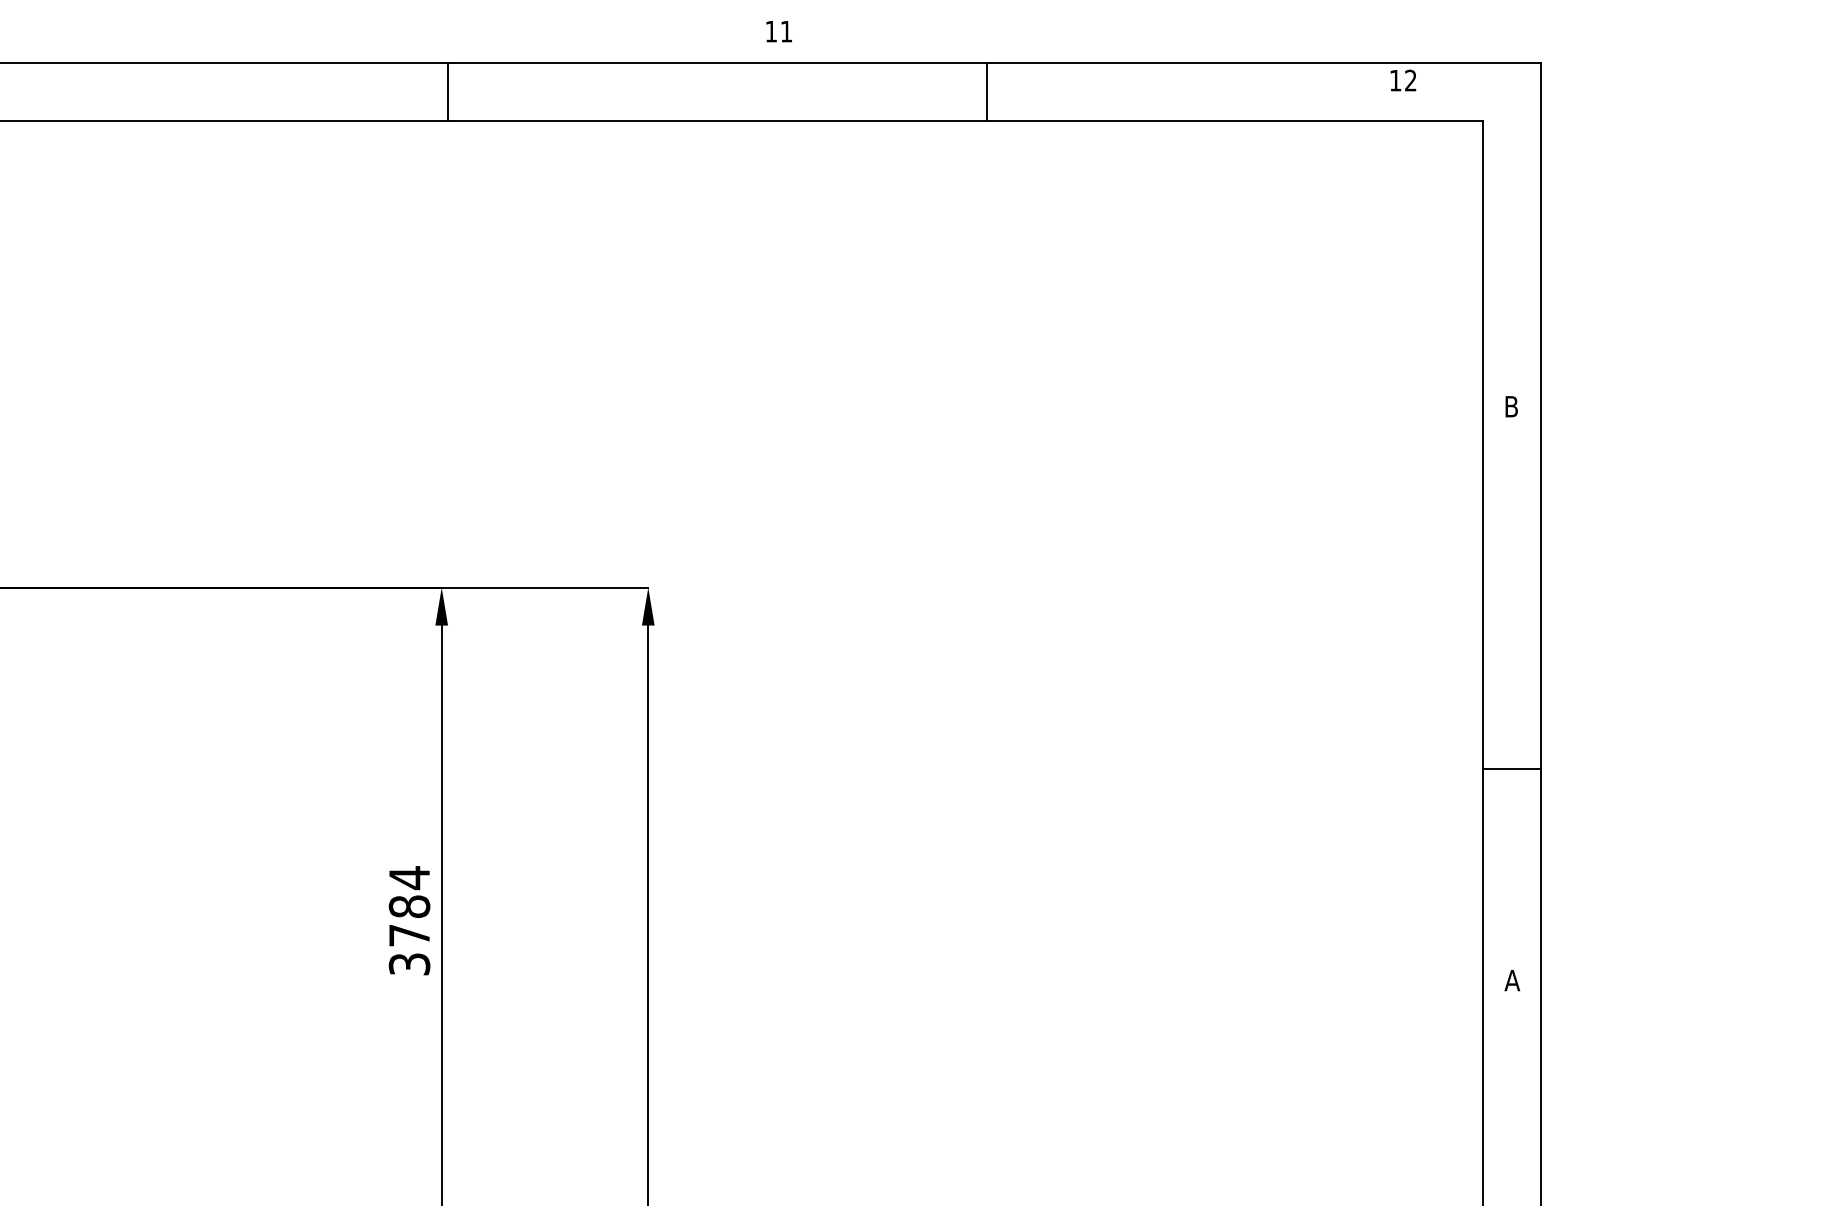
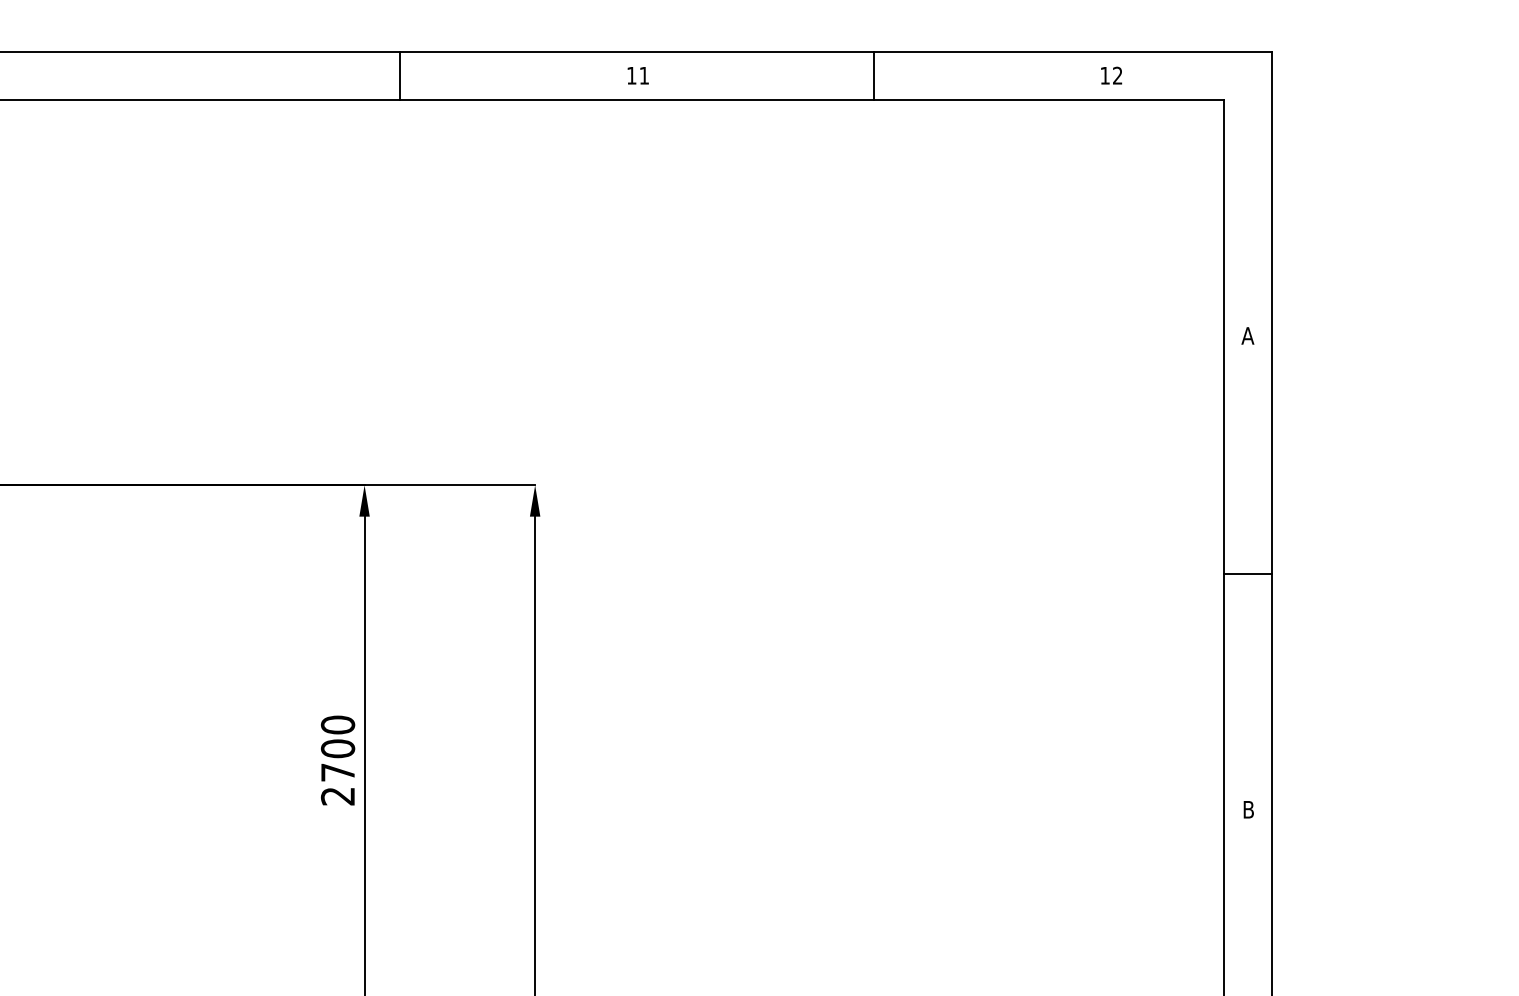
text: (778, 31) -> (637, 75), moved
text: (1403, 80) -> (1111, 75), moved
line: (447, 91) -> (399, 75), moved
line: (987, 91) -> (873, 75), moved
text: (1511, 406) -> (1247, 335), B -> A
line: (1511, 768) -> (1247, 573), moved
text: (409, 920) -> (337, 760), 3784 -> 2700
text: (1512, 980) -> (1248, 809), A -> B

